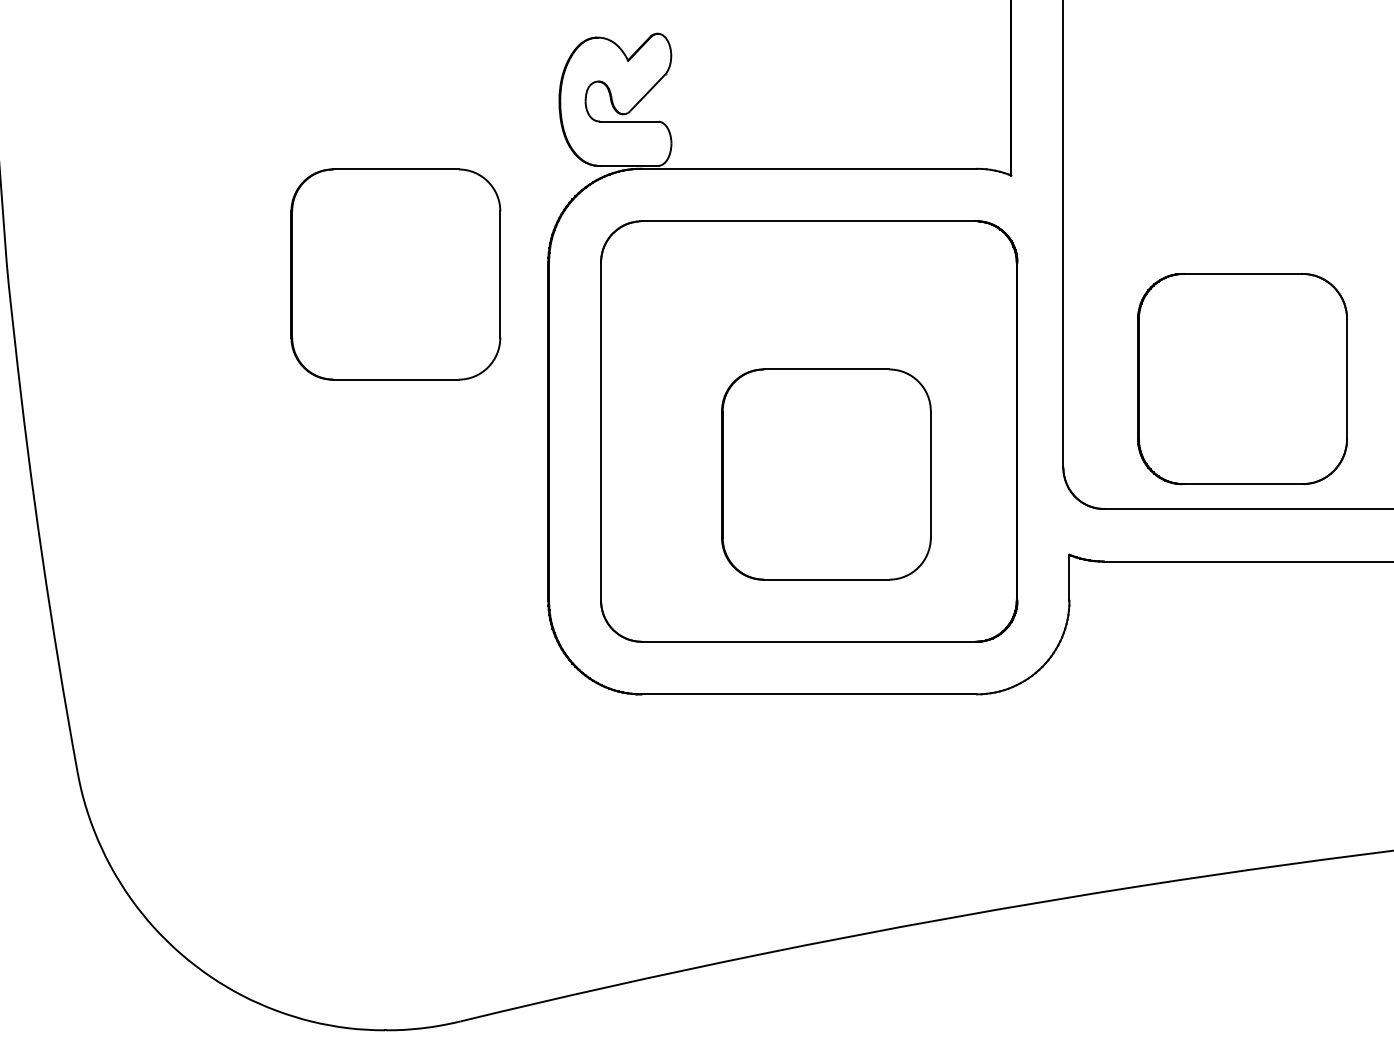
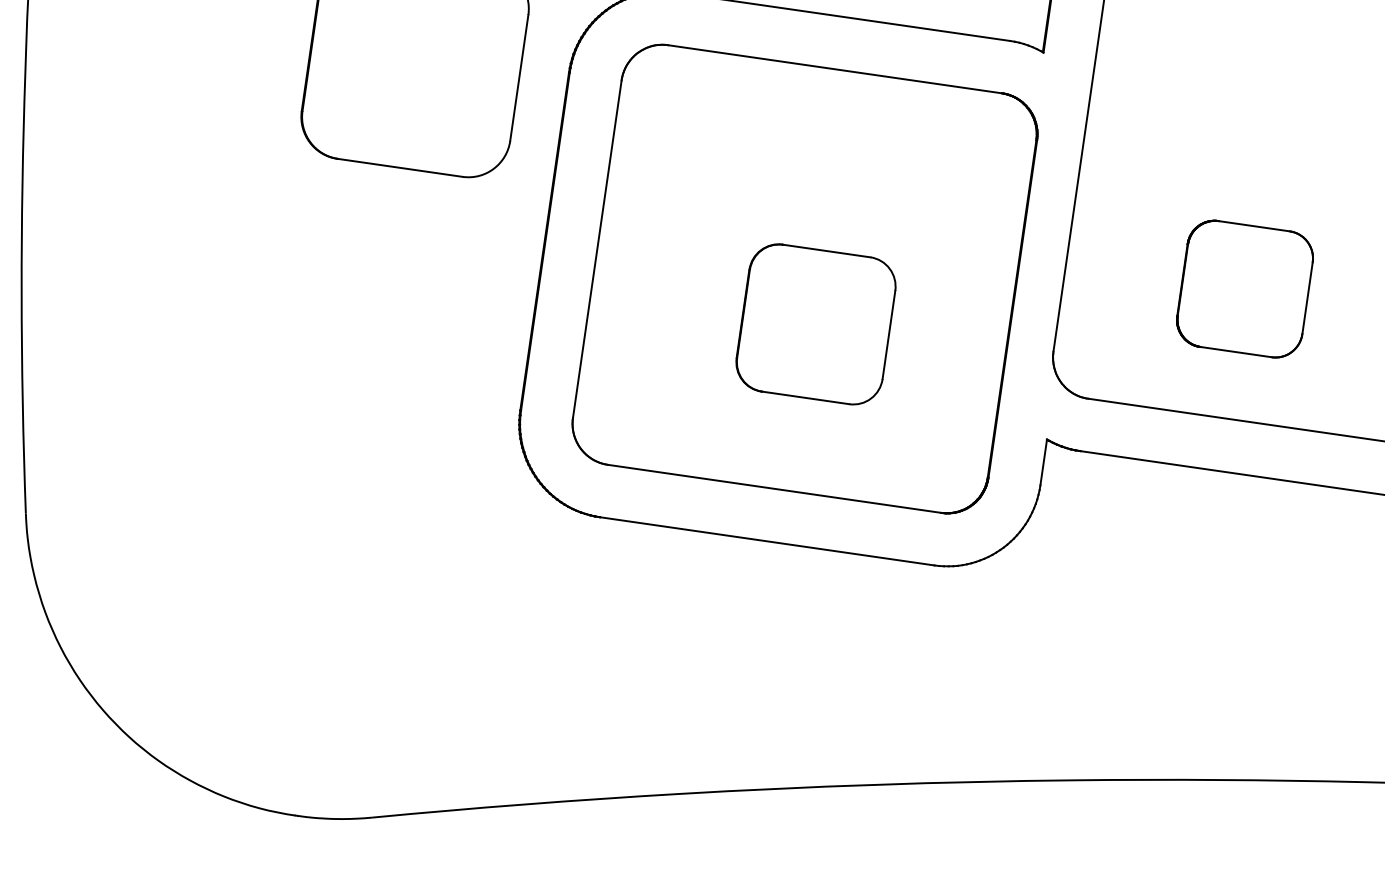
part: (1242, 379) -> (1244, 289), size x0.6
part: (826, 474) -> (816, 324), size x0.7

